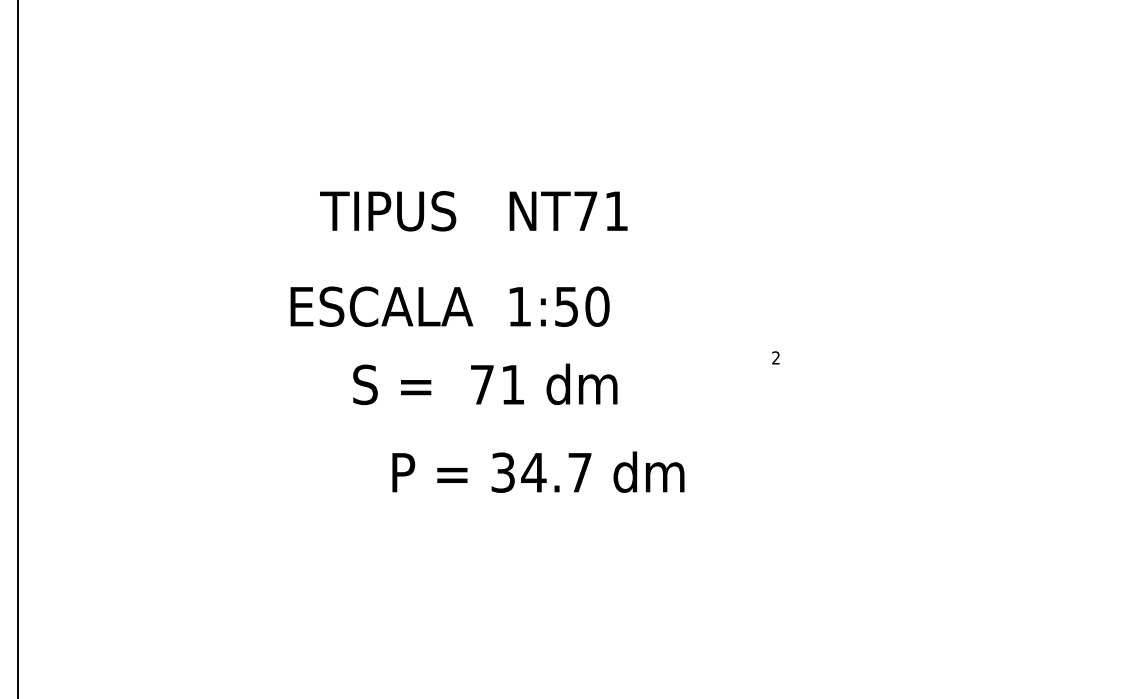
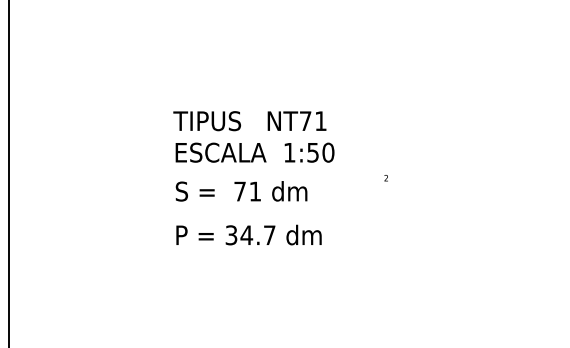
text: (473, 211) -> (249, 121), moved
text: (448, 306) -> (254, 152), moved
text: (537, 471) -> (248, 234), moved

